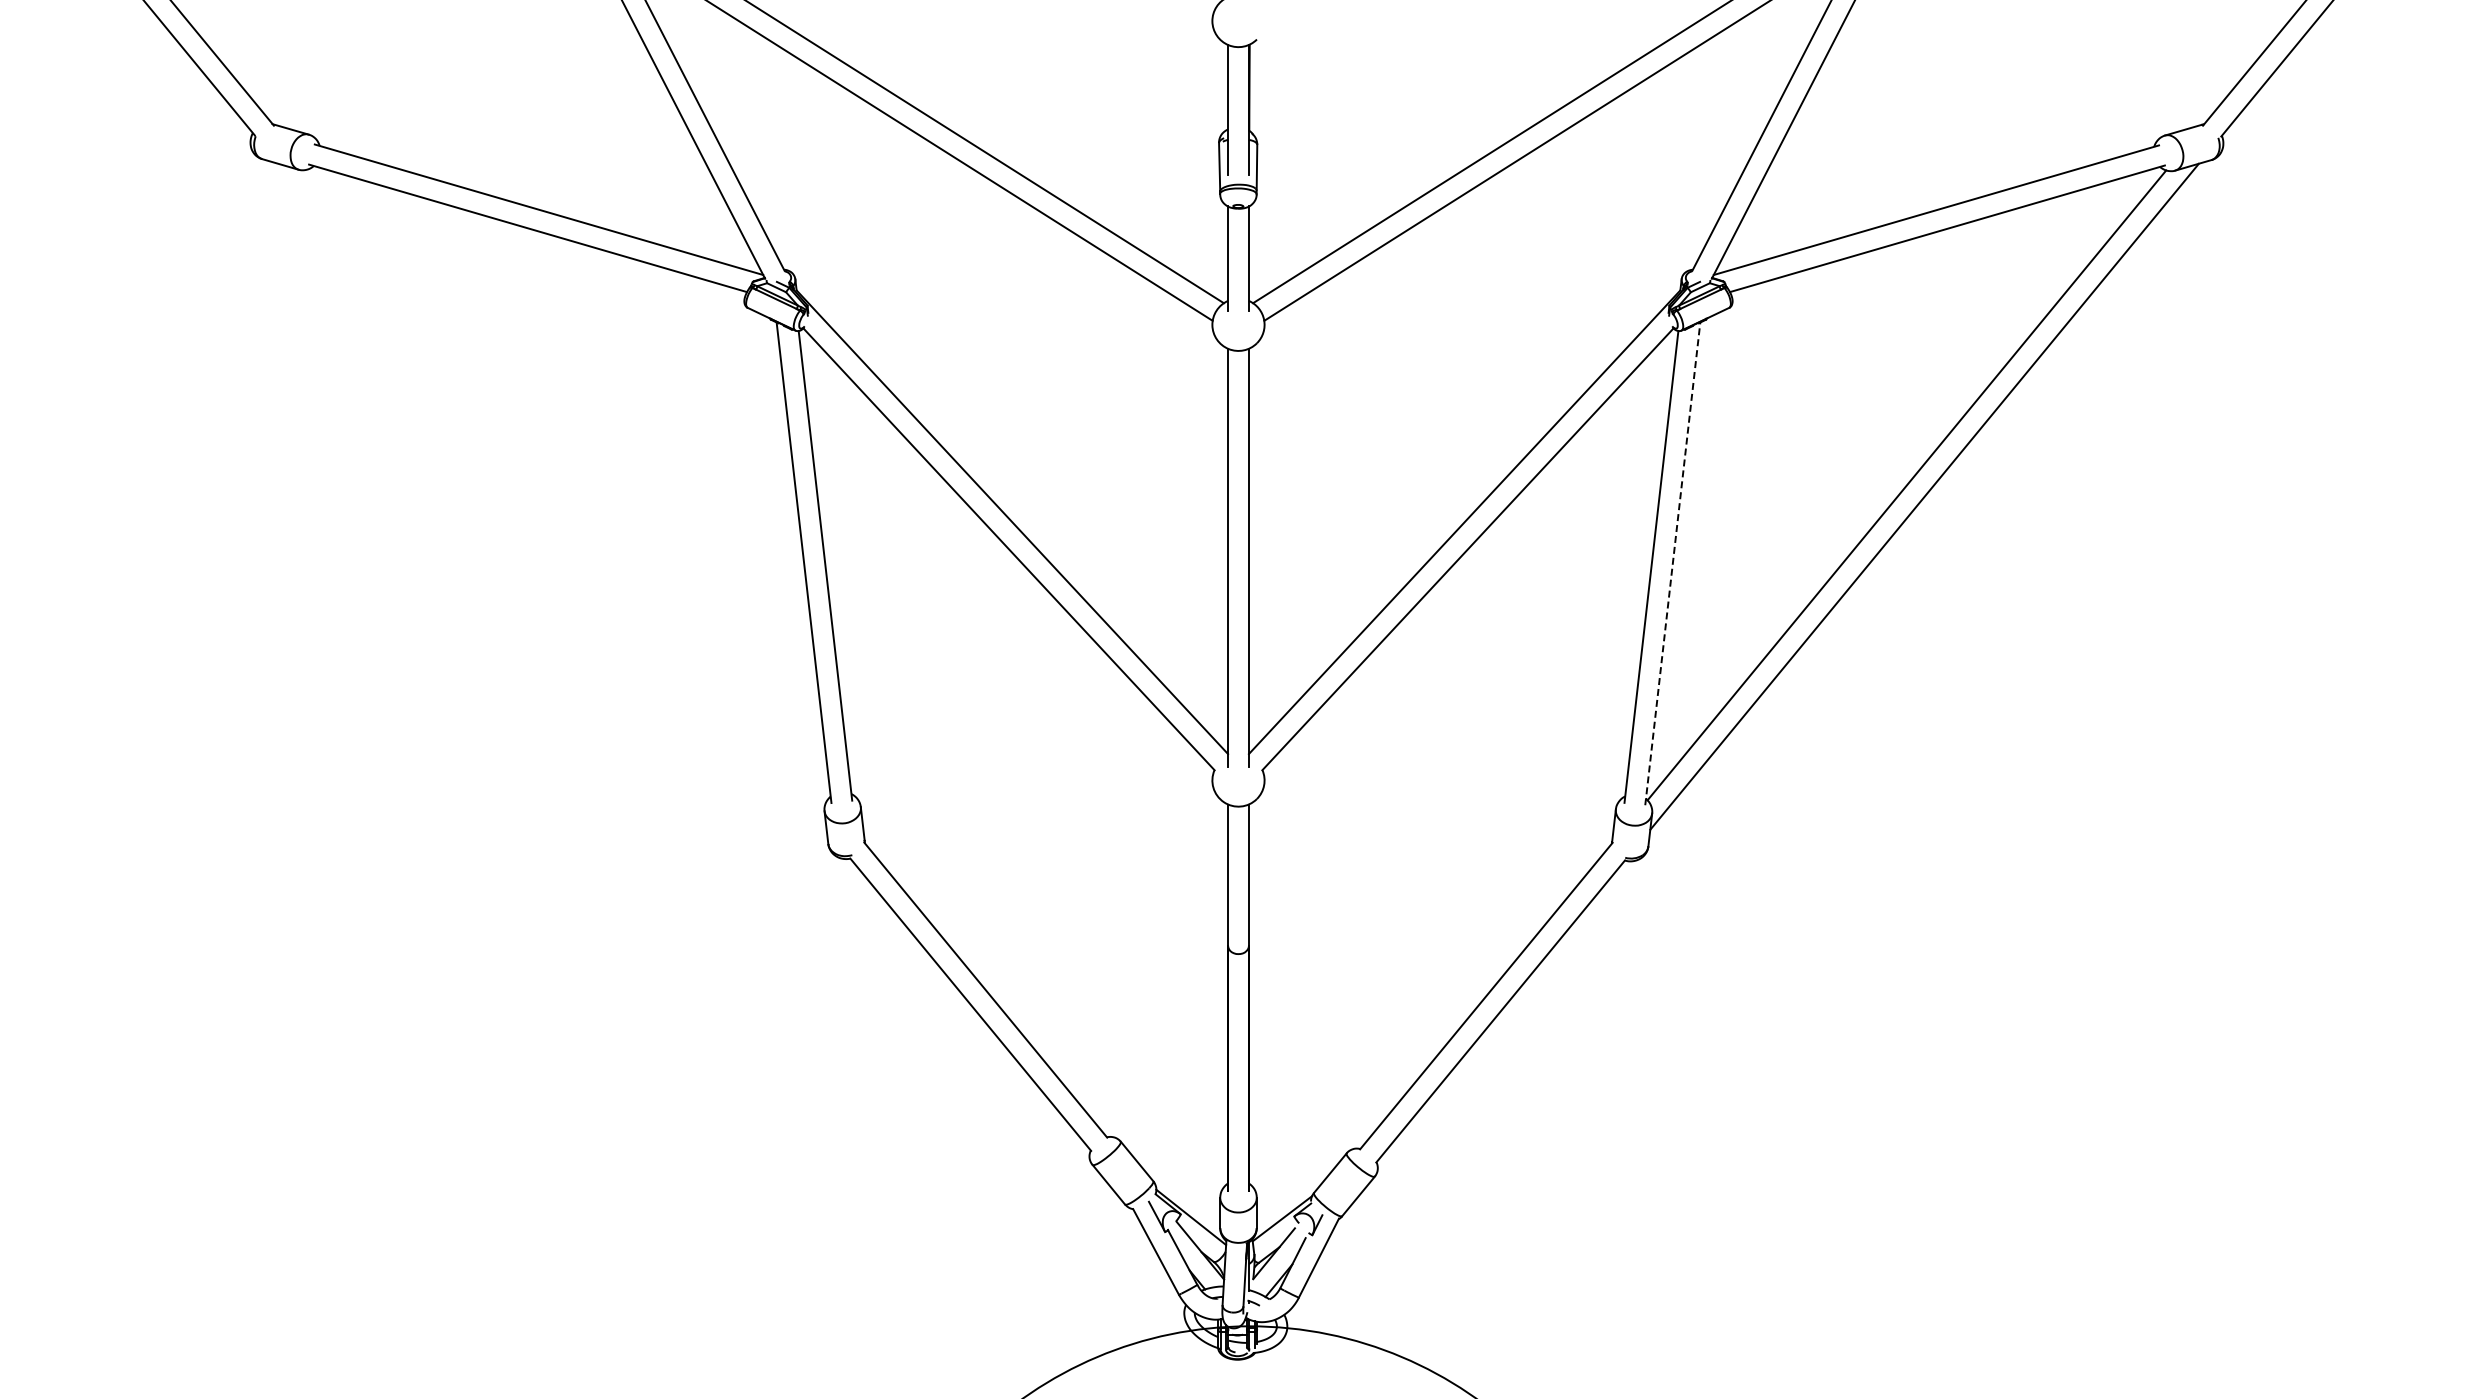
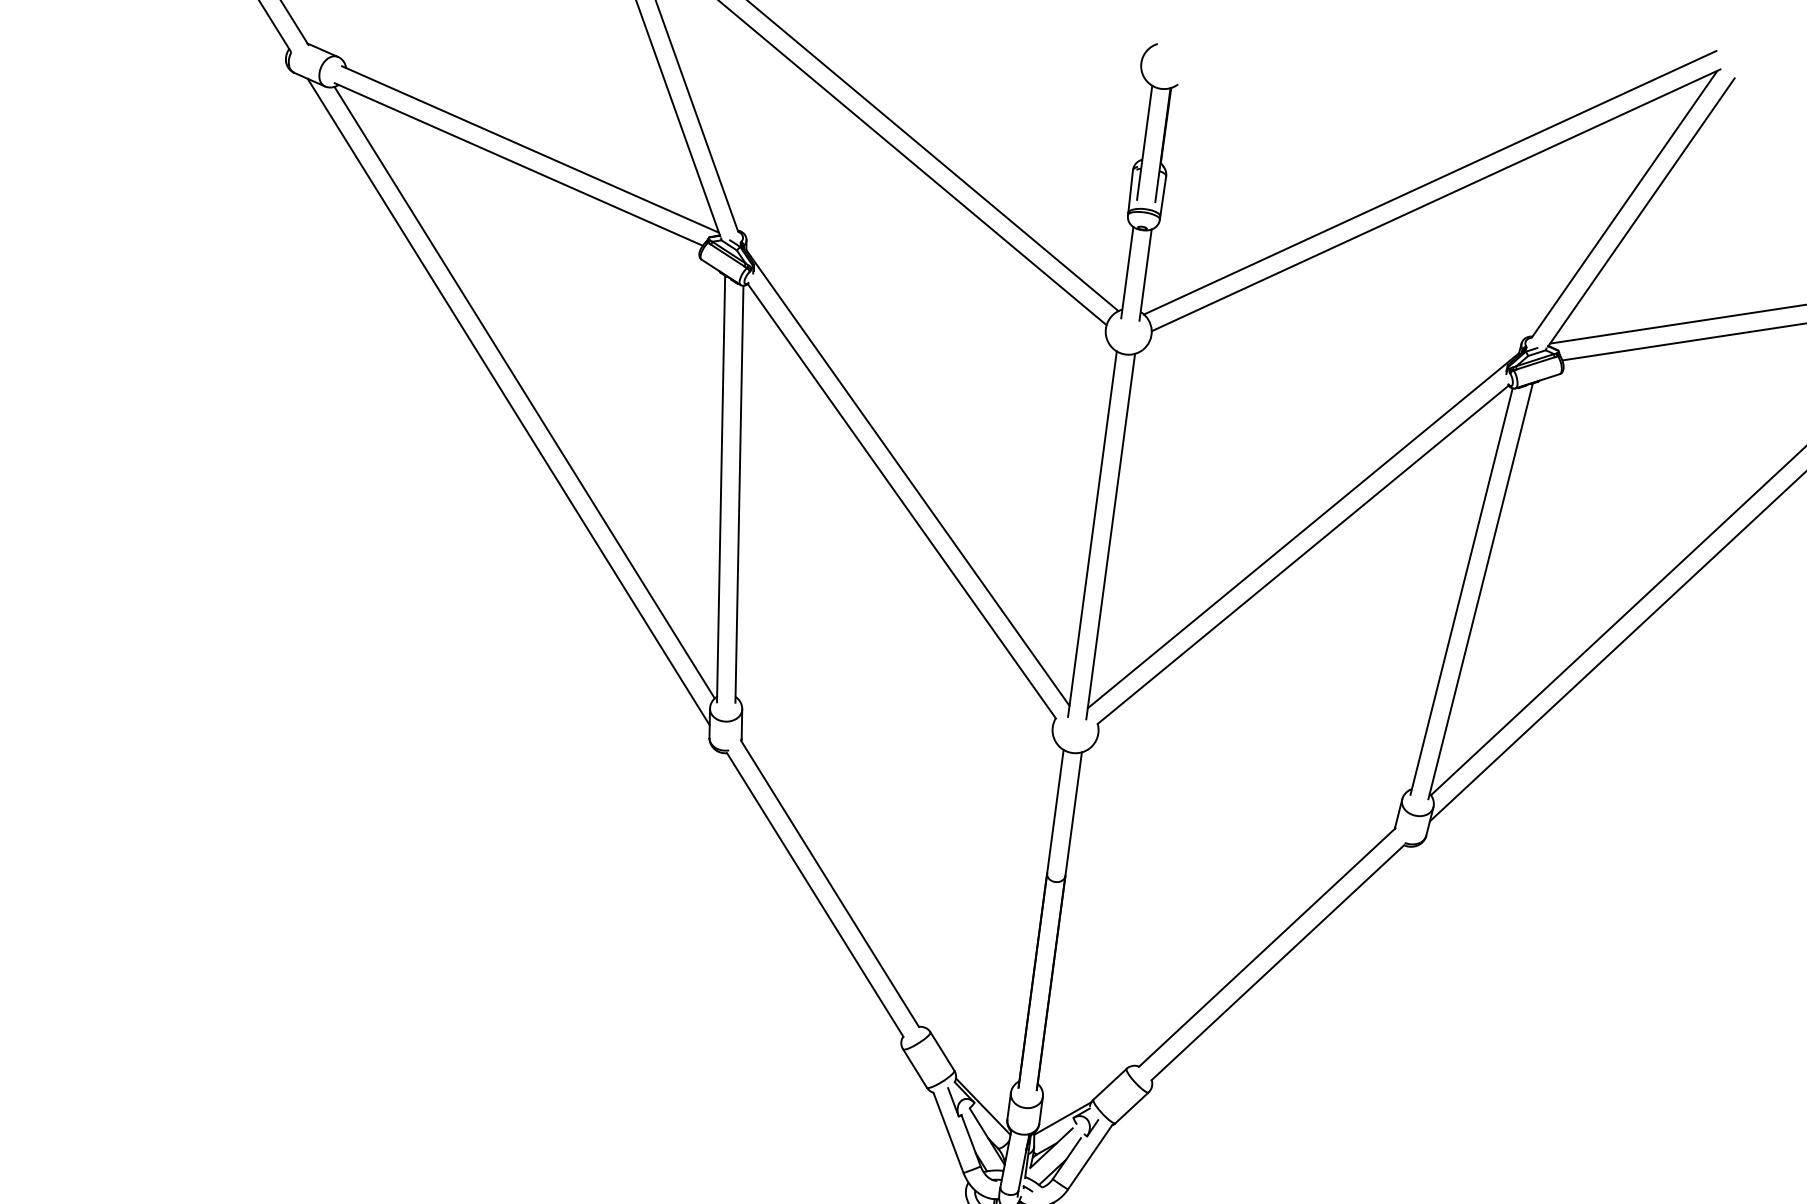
line: (568, 483) -> (524, 392), added
line: (552, 496) -> (508, 401), added
line: (1672, 563) -> (1480, 591), dashed -> solid

